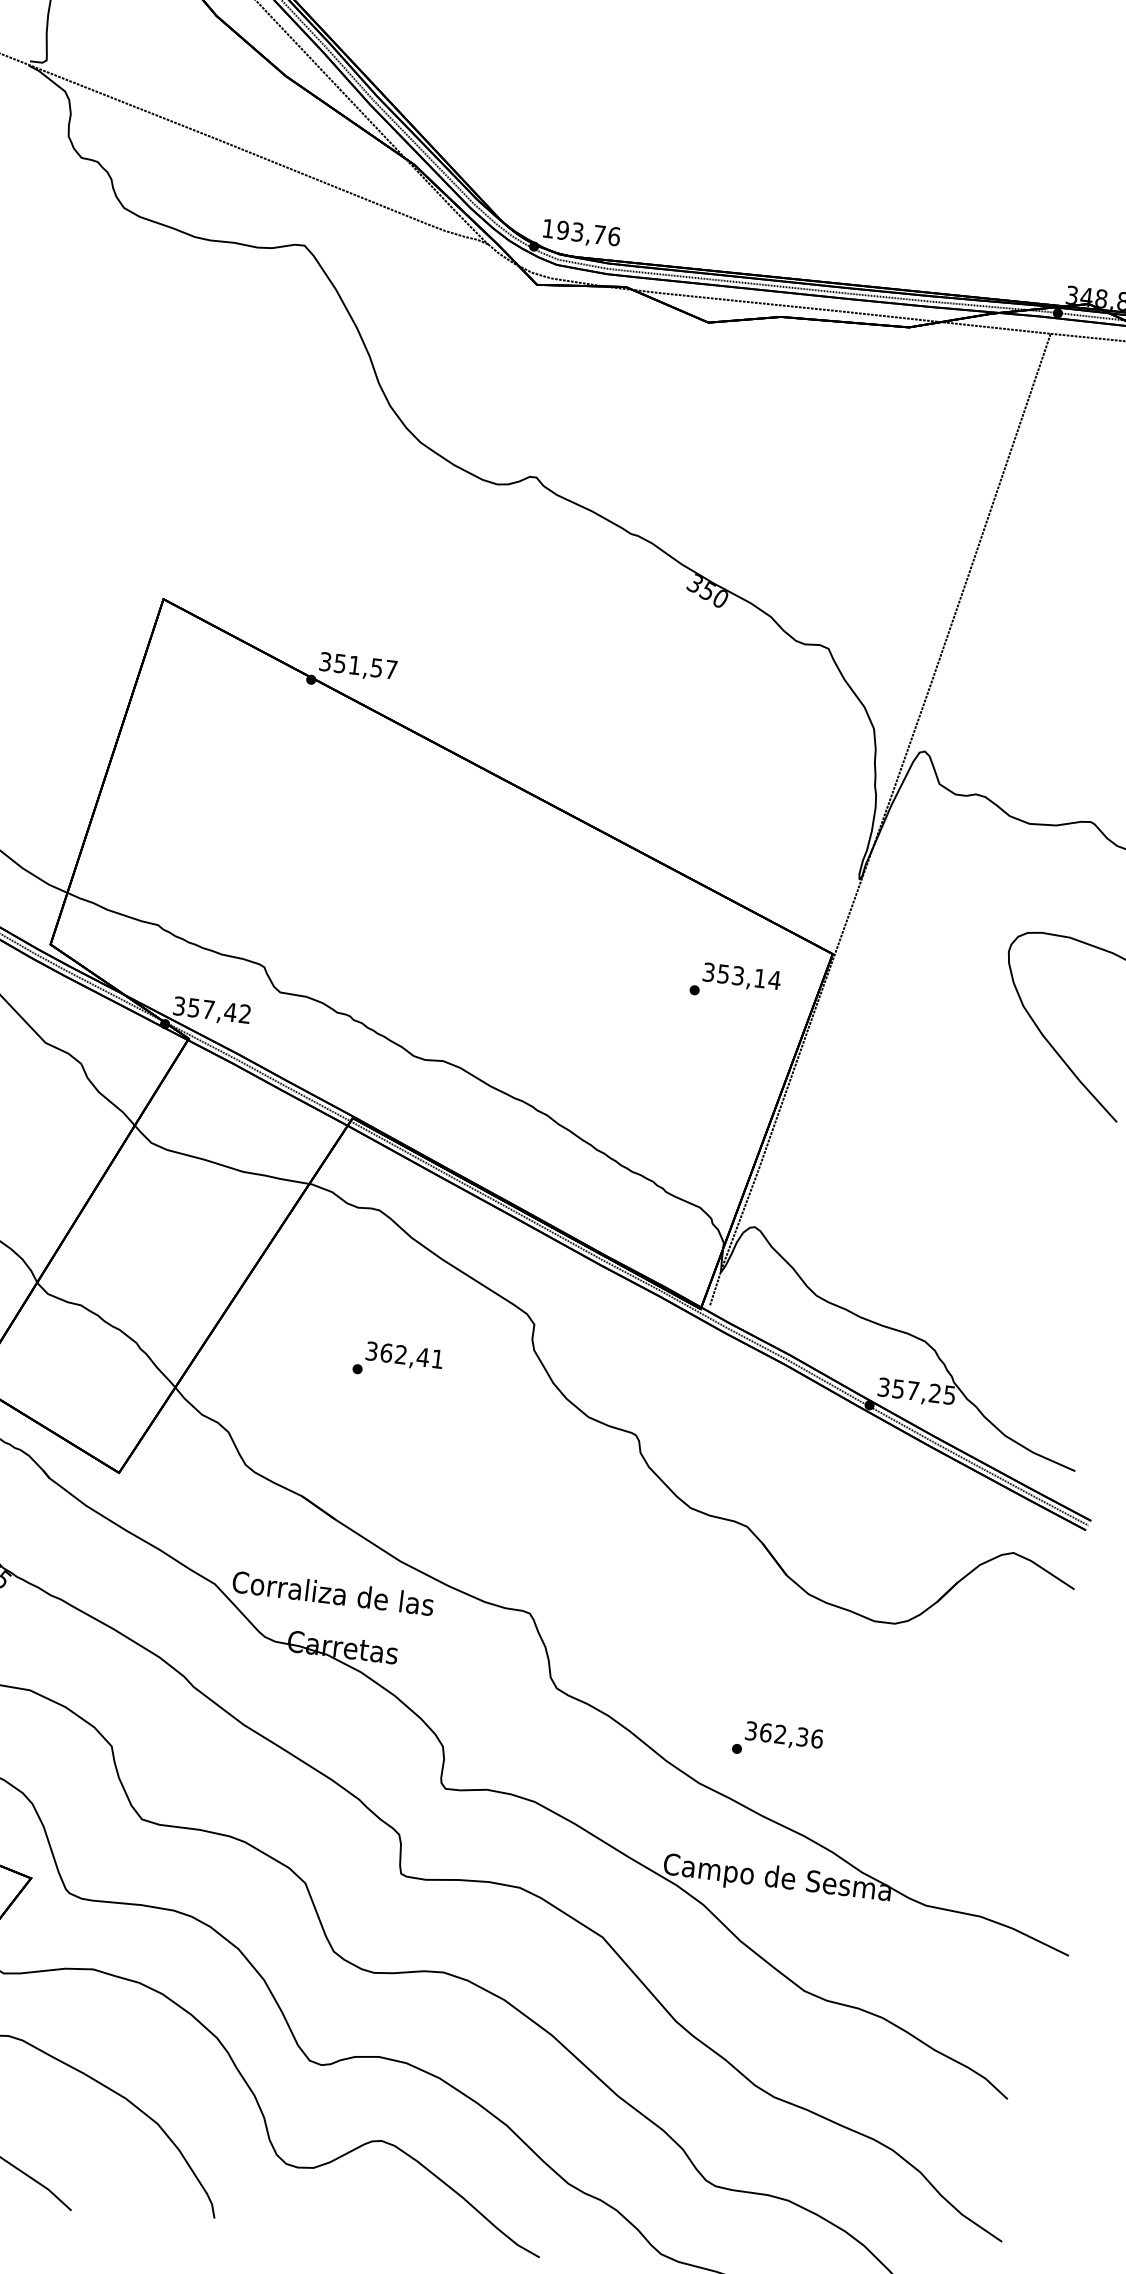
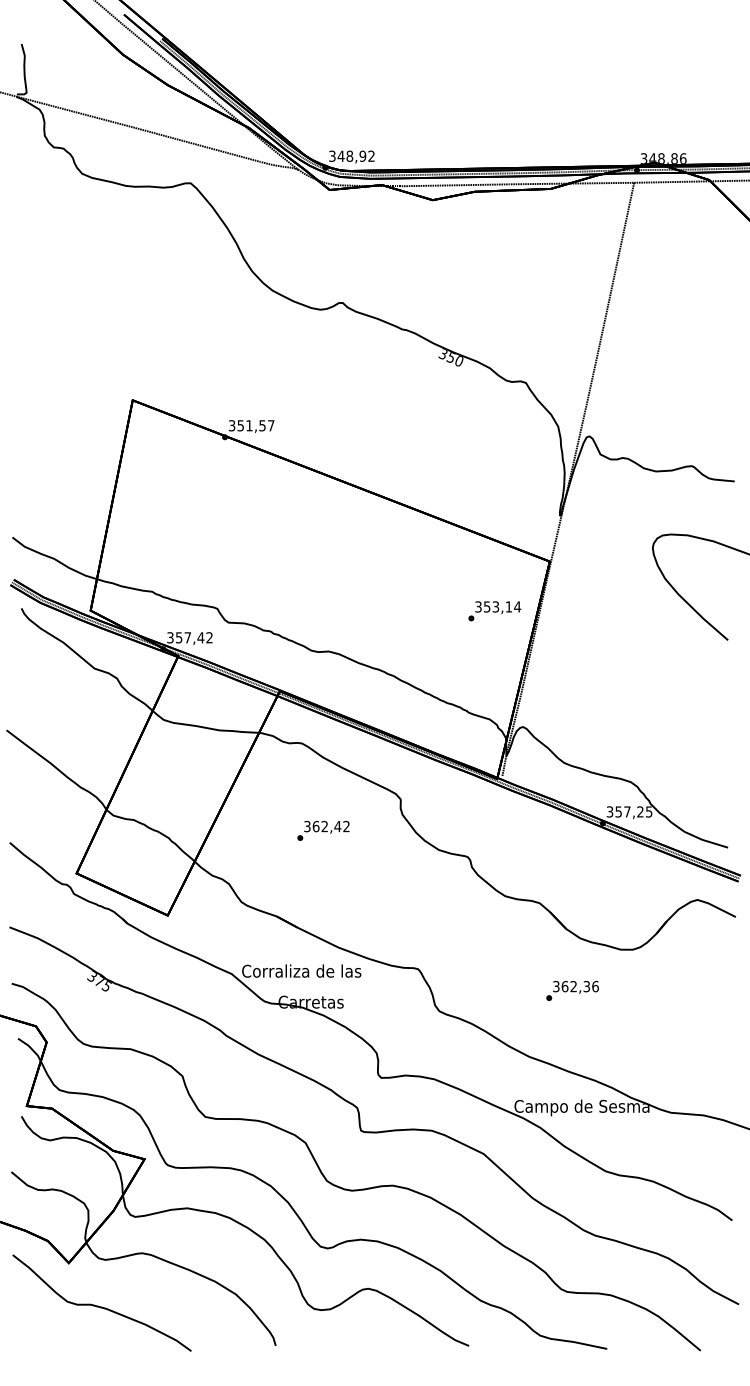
text: (582, 231) -> (352, 155), 193,76 -> 348,92
text: (734, 983) -> (494, 611), moved
text: (437, 1358) -> (346, 826), 362,41 -> 362,42
text: (777, 1740) -> (572, 990), moved

